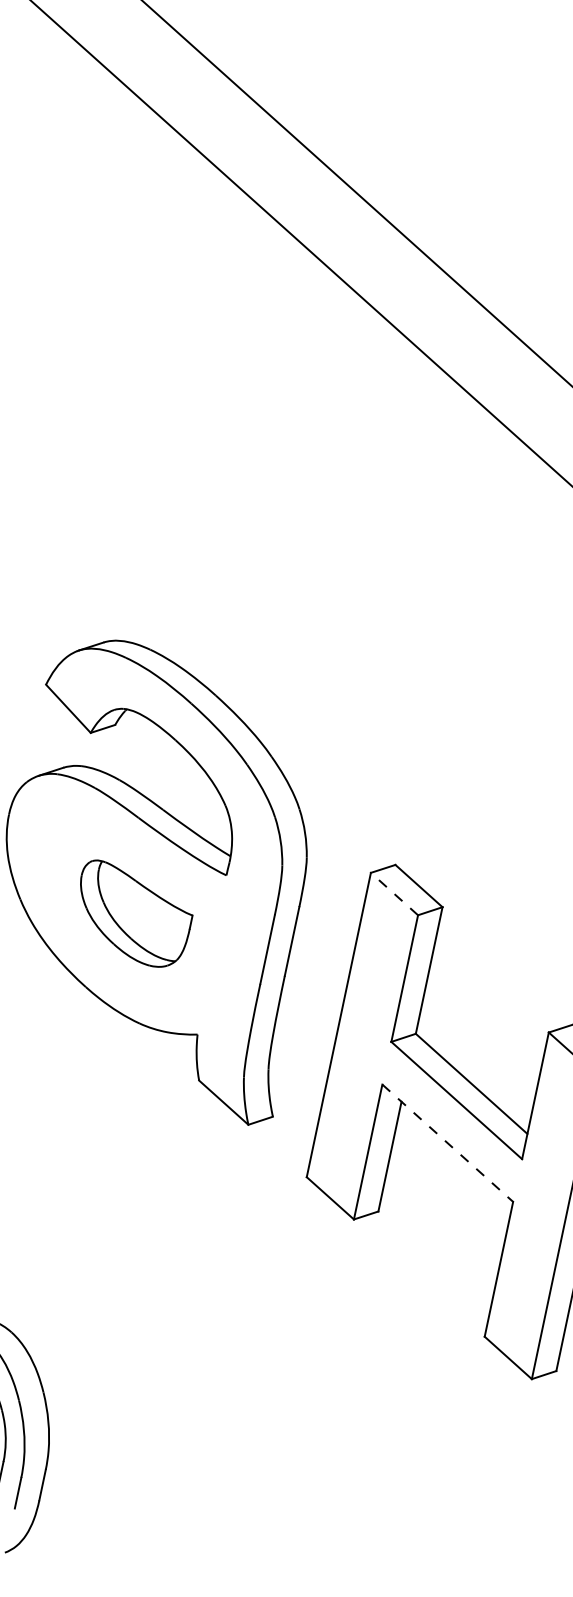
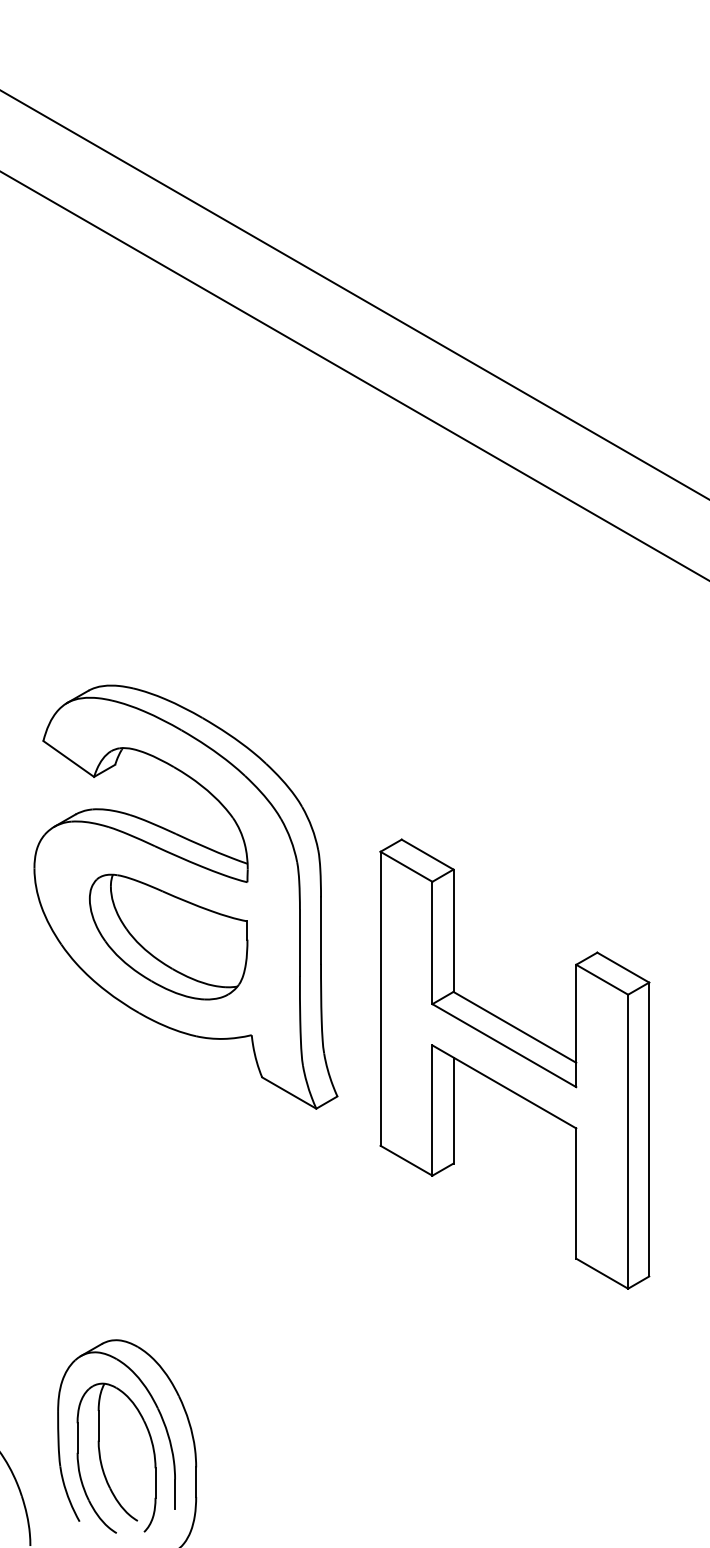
line: (394, 893) -> (406, 866), dashed -> solid
part: (132, 914) -> (168, 936), size x1.43
line: (447, 1143) -> (504, 1087), dashed -> solid

